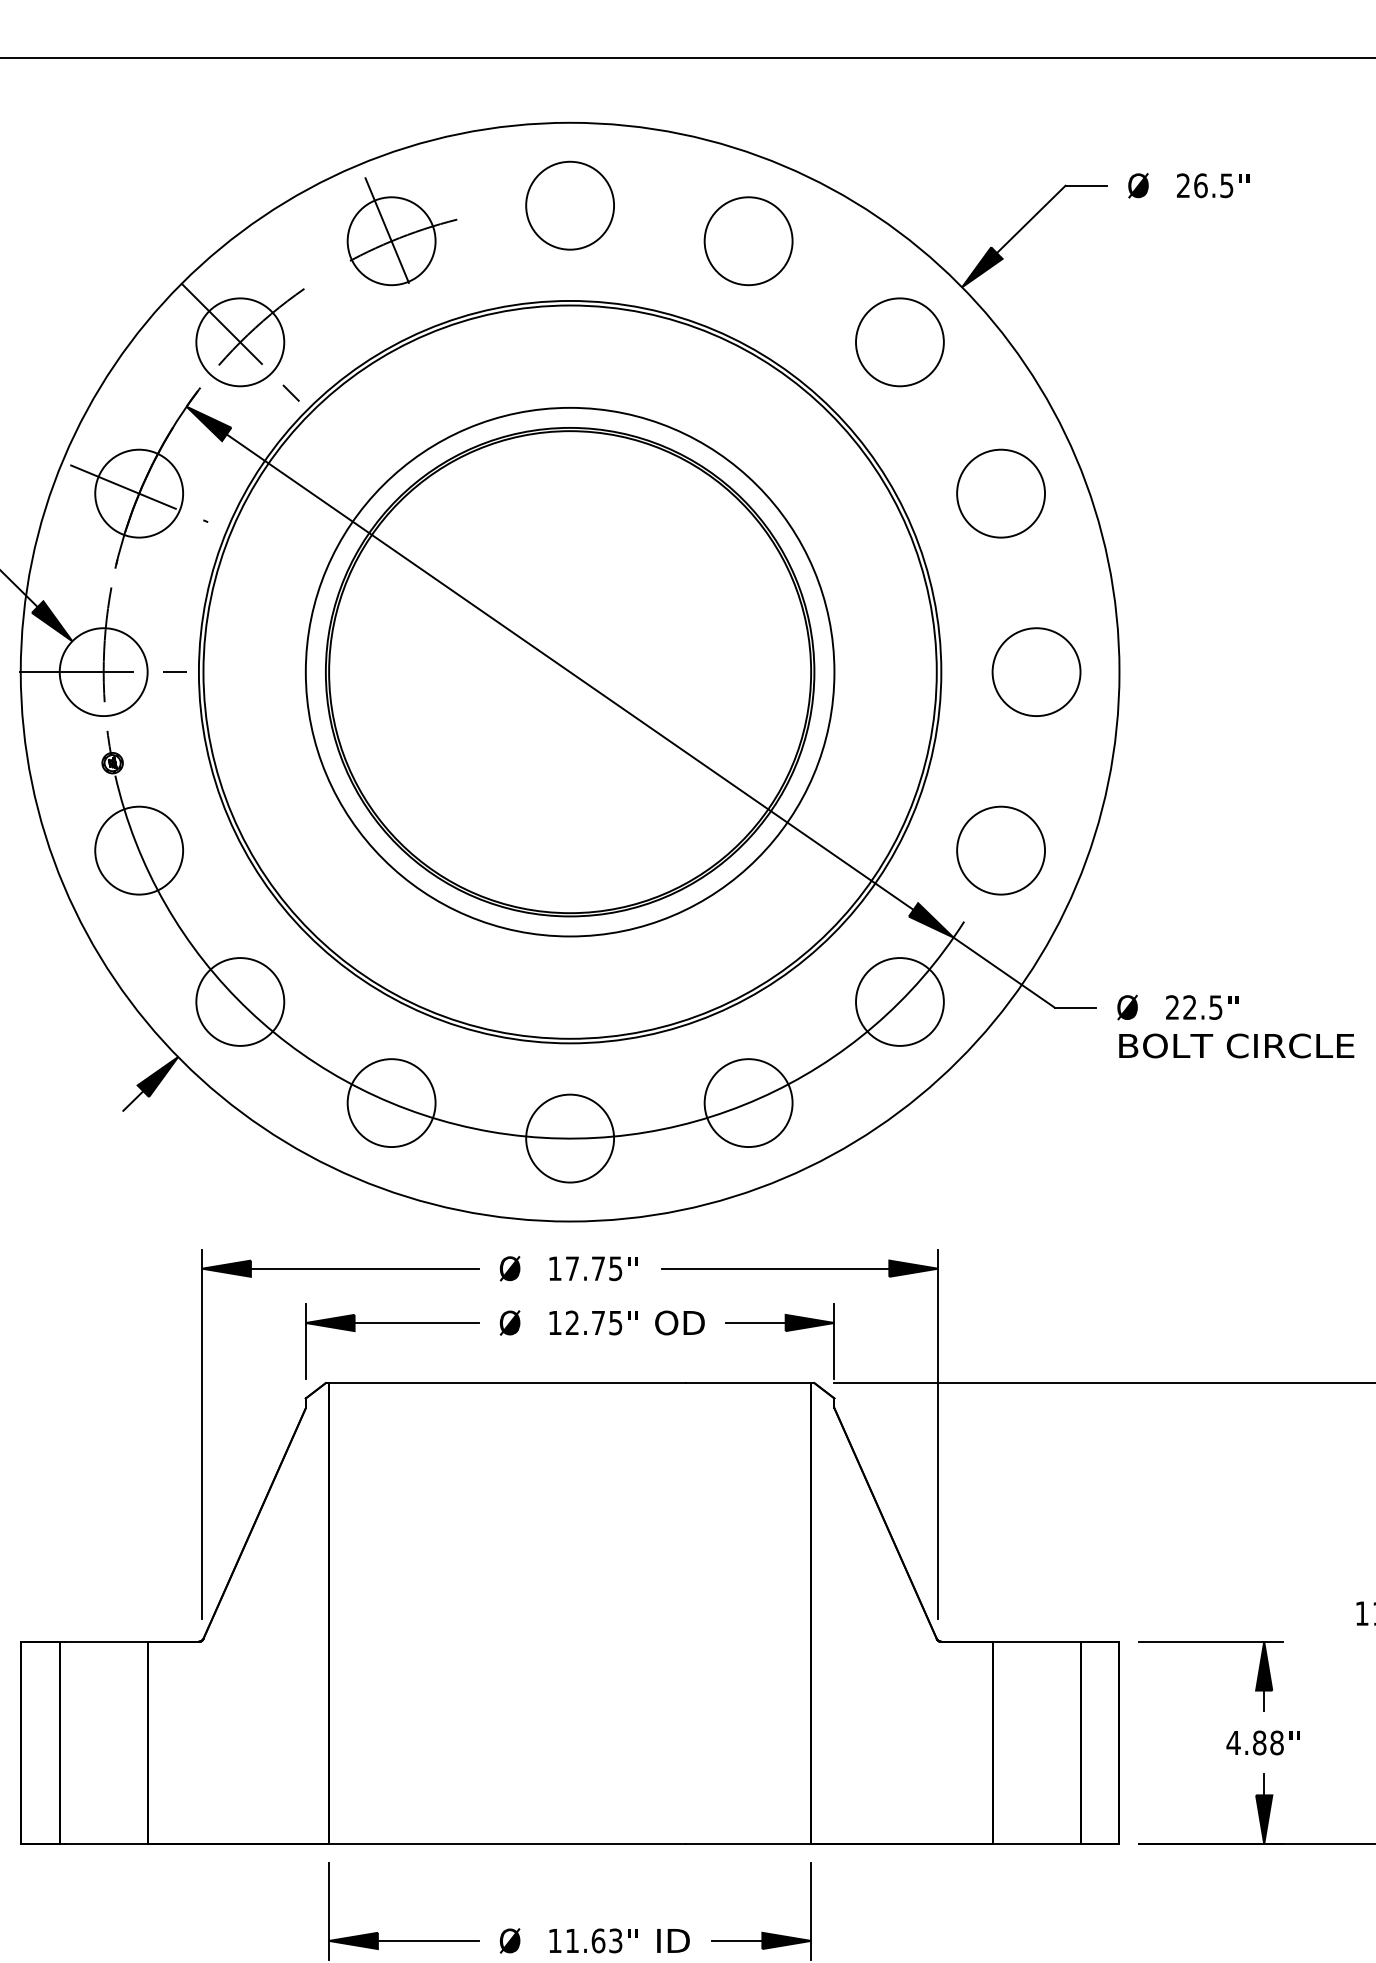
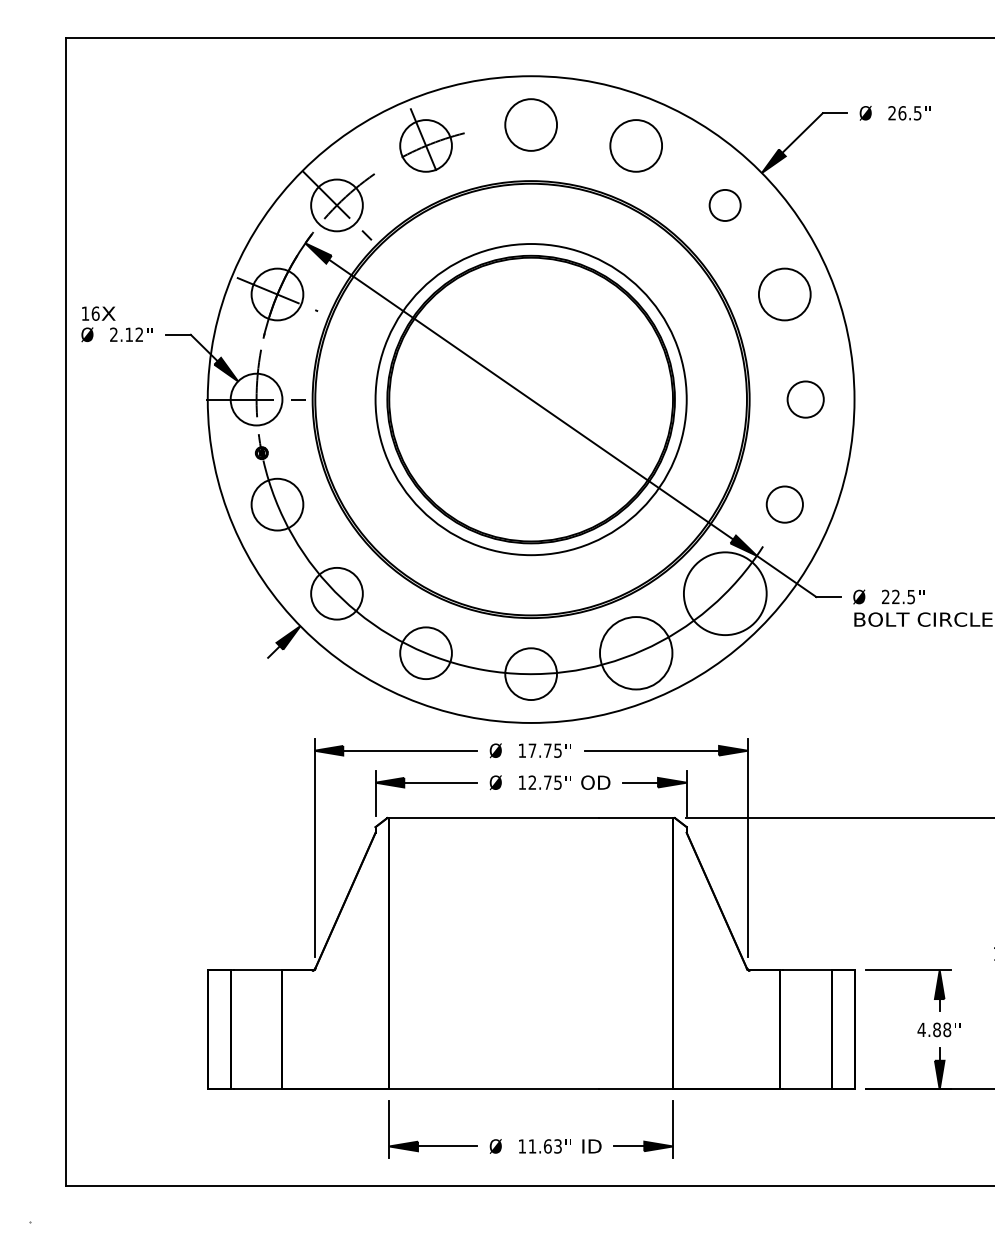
circle: (898, 342) -> (724, 205), size x0.6
circle: (1036, 671) -> (805, 399), size x0.7
circle: (1000, 850) -> (784, 504), size x0.7
circle: (900, 1001) -> (725, 593), size x1.6
circle: (749, 1103) -> (636, 653), size x1.4

